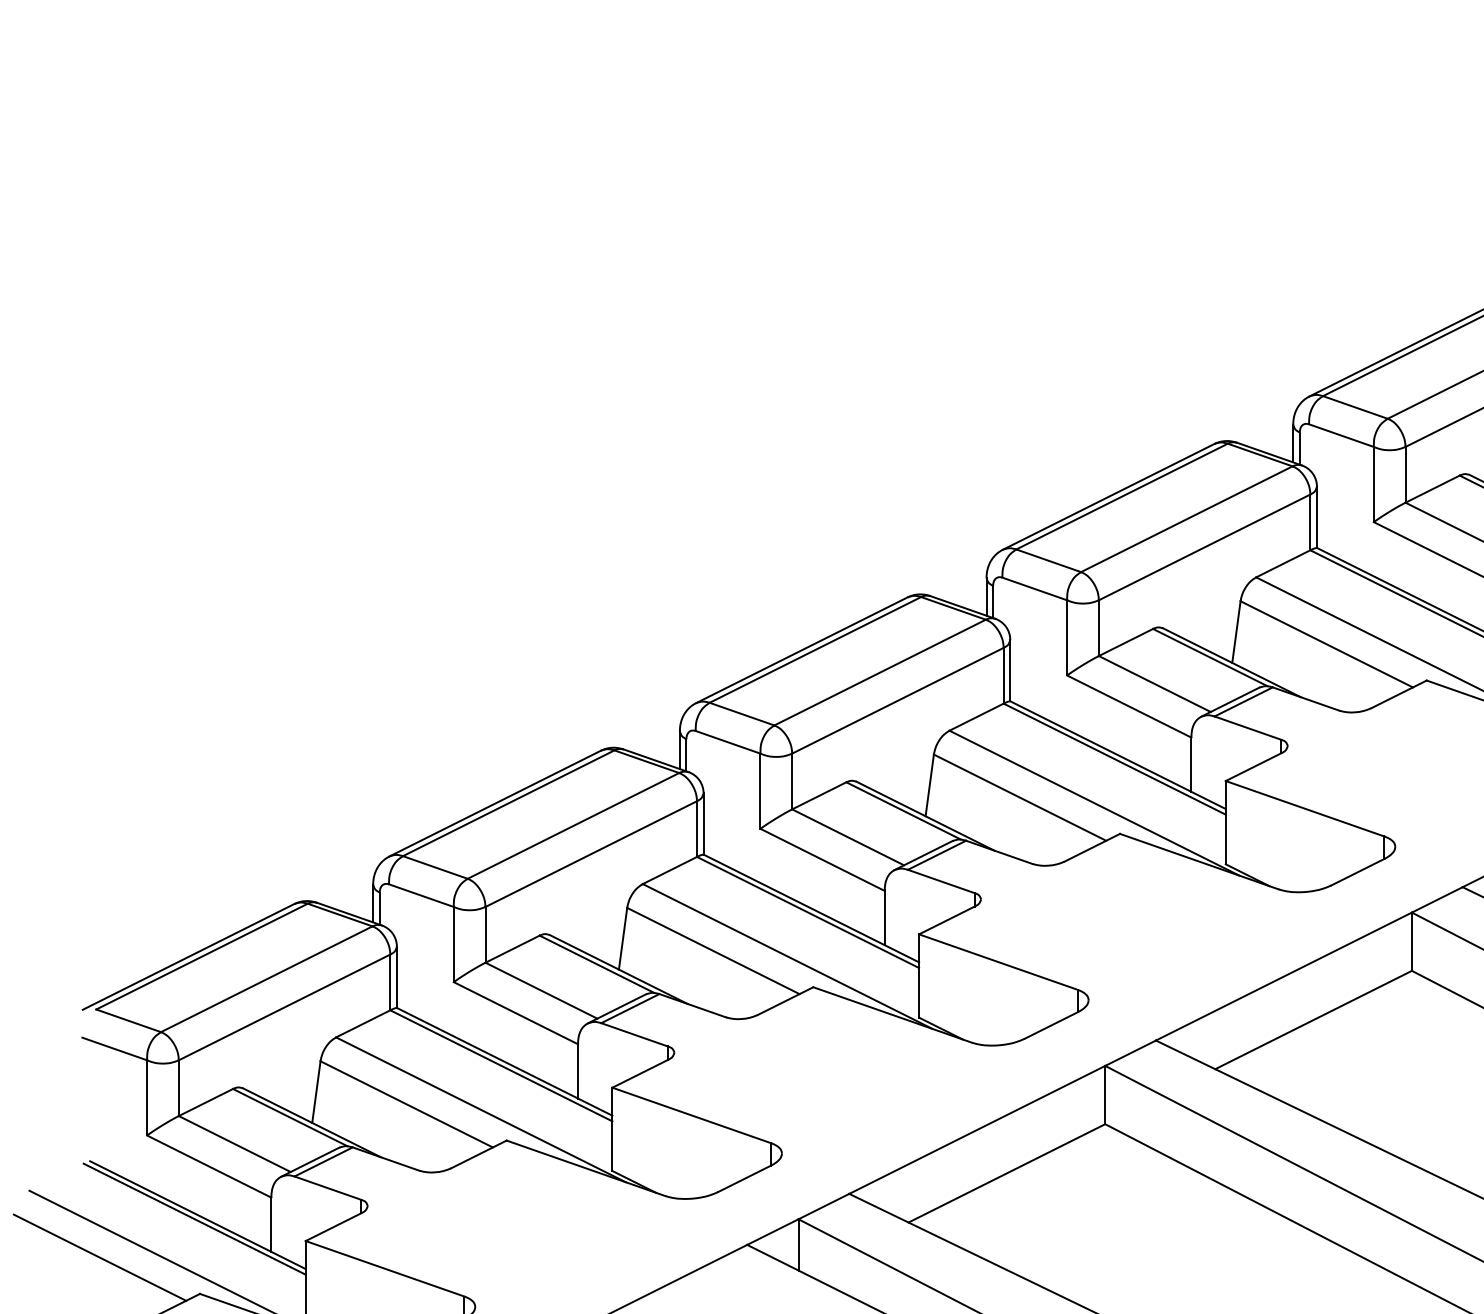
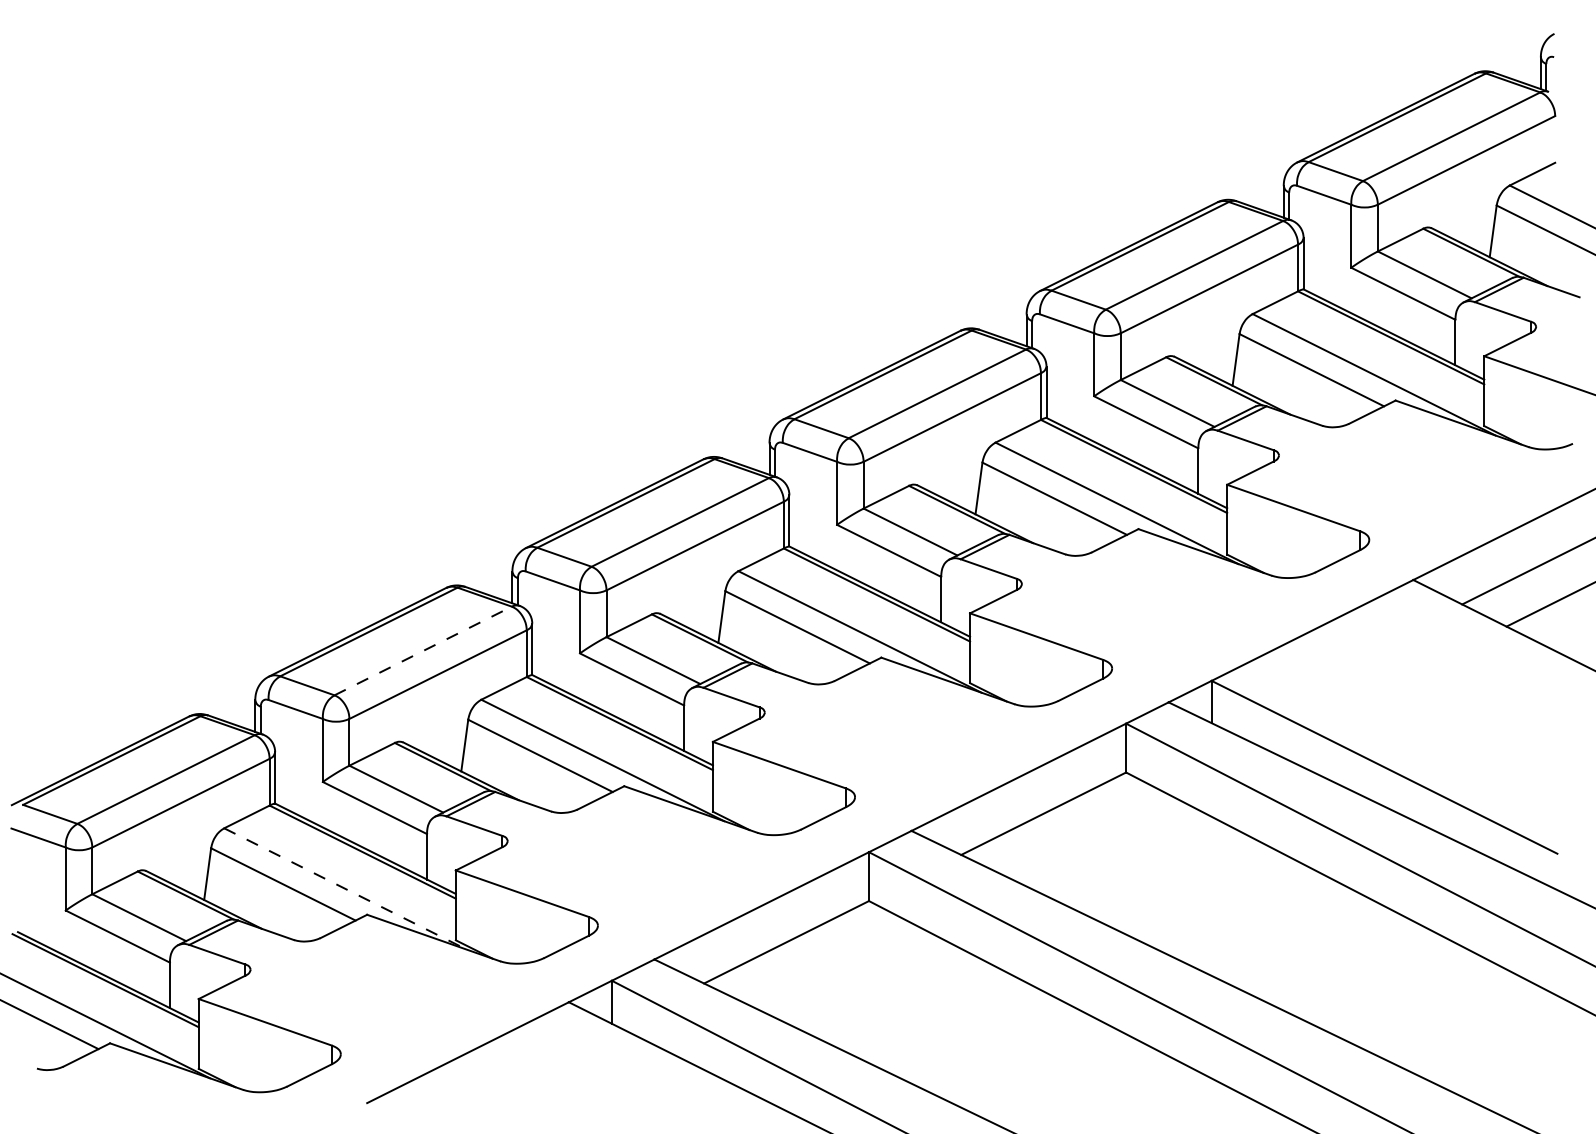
line: (573, 825) -> (423, 650), solid -> dashed
line: (480, 1110) -> (345, 889), solid -> dashed

